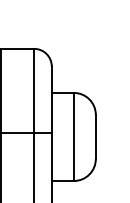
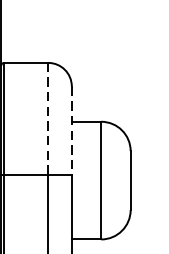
line: (34, 90) -> (48, 118), solid -> dashed
line: (51, 100) -> (71, 131), solid -> dashed

